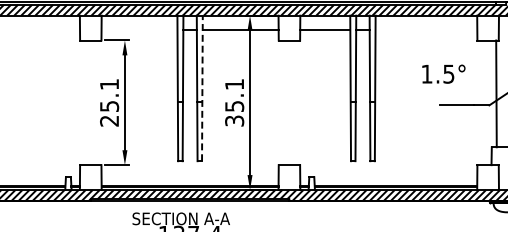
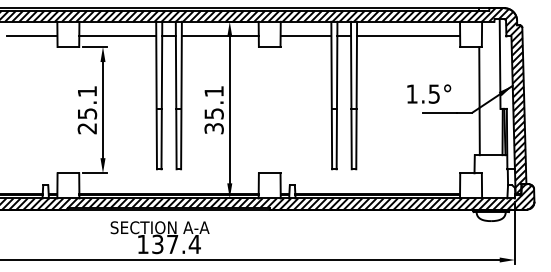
line: (54, 30) -> (31, 36), added
line: (139, 30) -> (117, 36), added
line: (426, 30) -> (408, 36), added
text: (444, 73) -> (429, 93), moved
line: (202, 88) -> (181, 95), dashed -> solid

